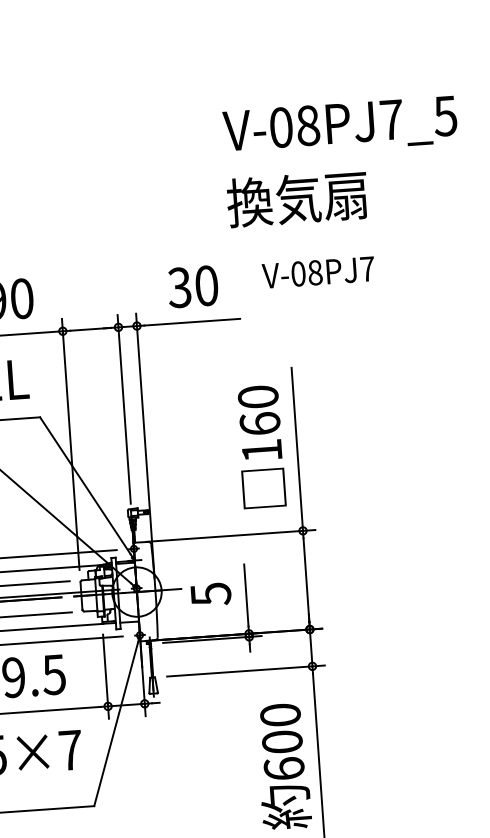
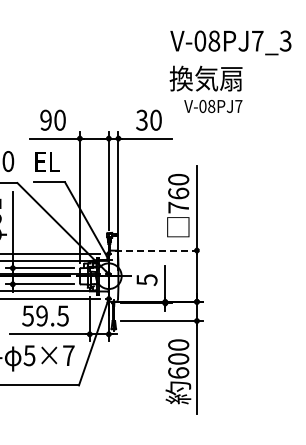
text: (445, 114) -> (285, 40), V-08PJ7_5 -> V-08PJ7_3
text: (318, 272) -> (213, 106), moved
text: (261, 450) -> (178, 207), 160 -> 760
line: (230, 535) -> (159, 250), solid -> dashed

